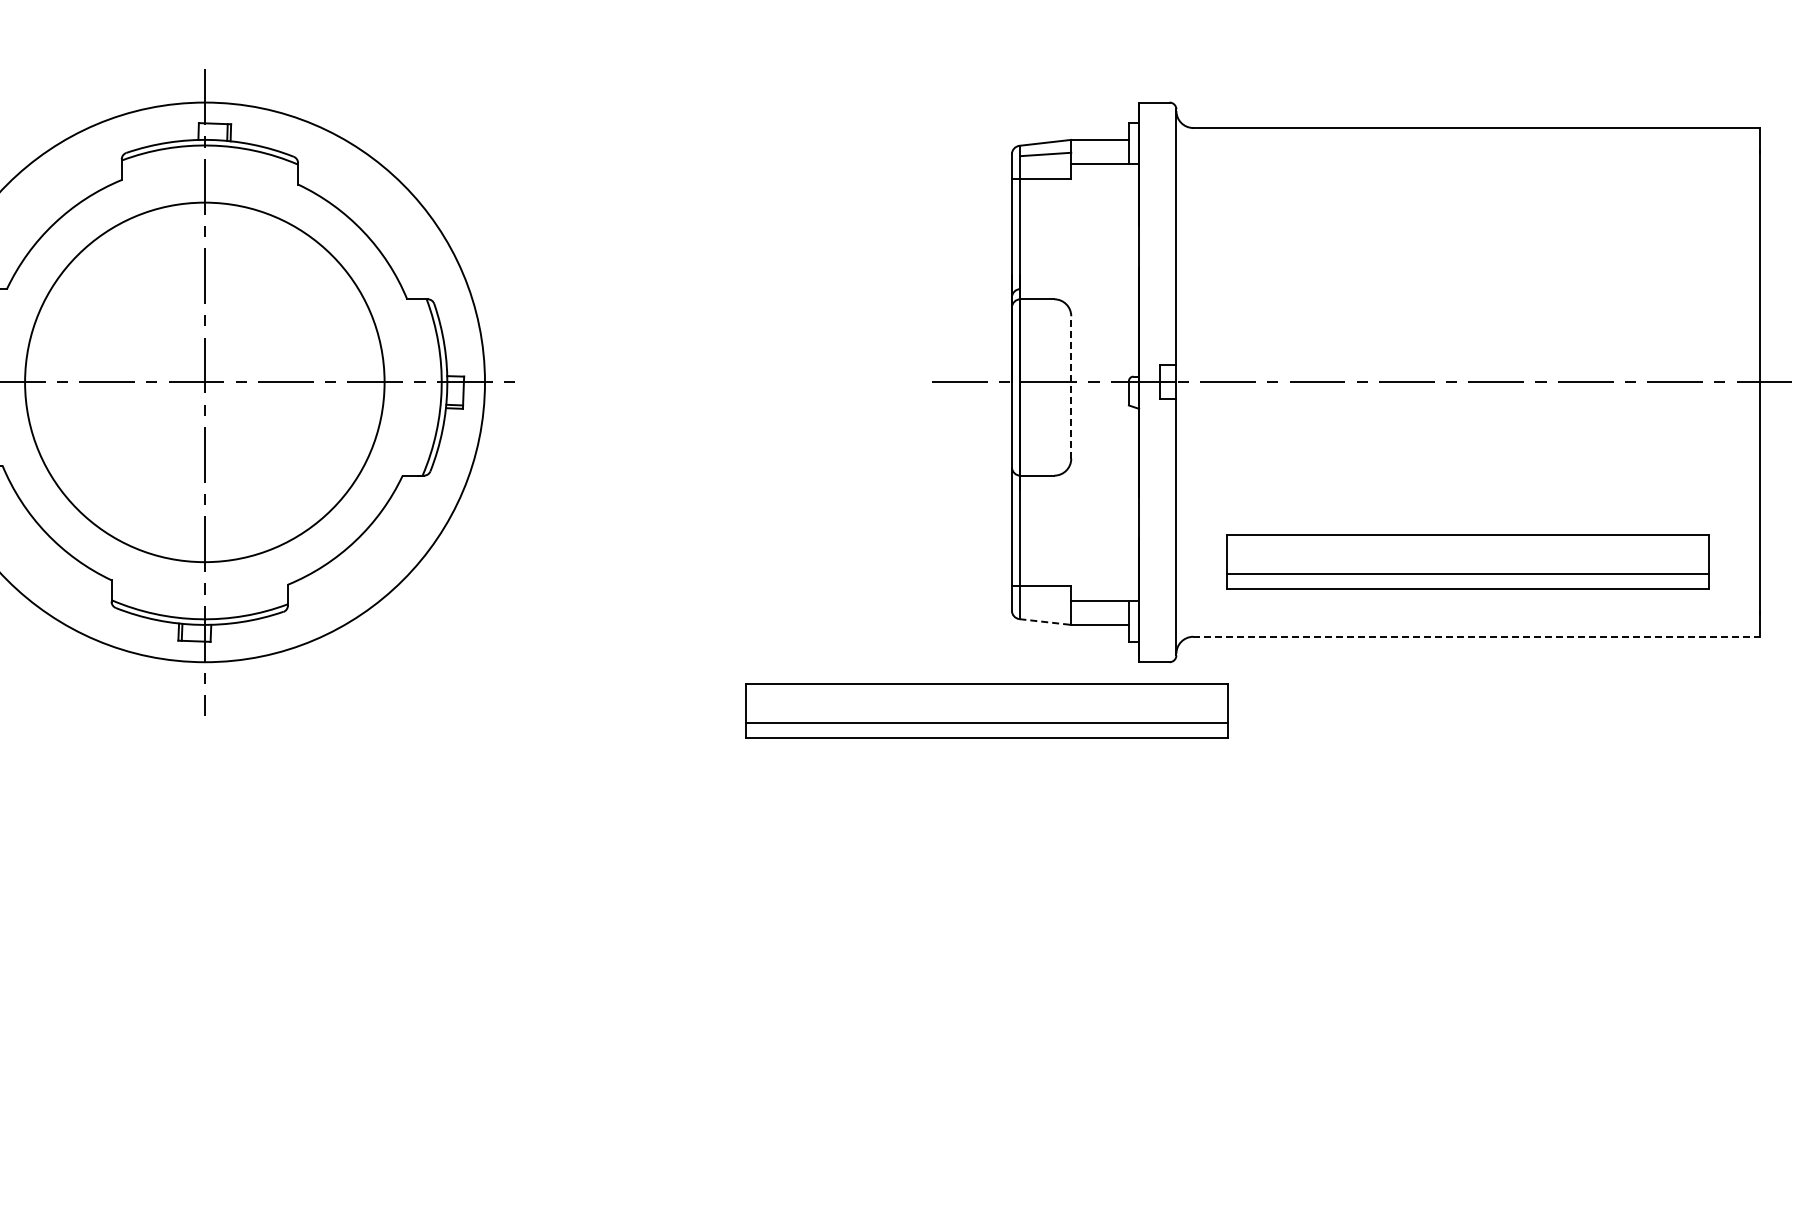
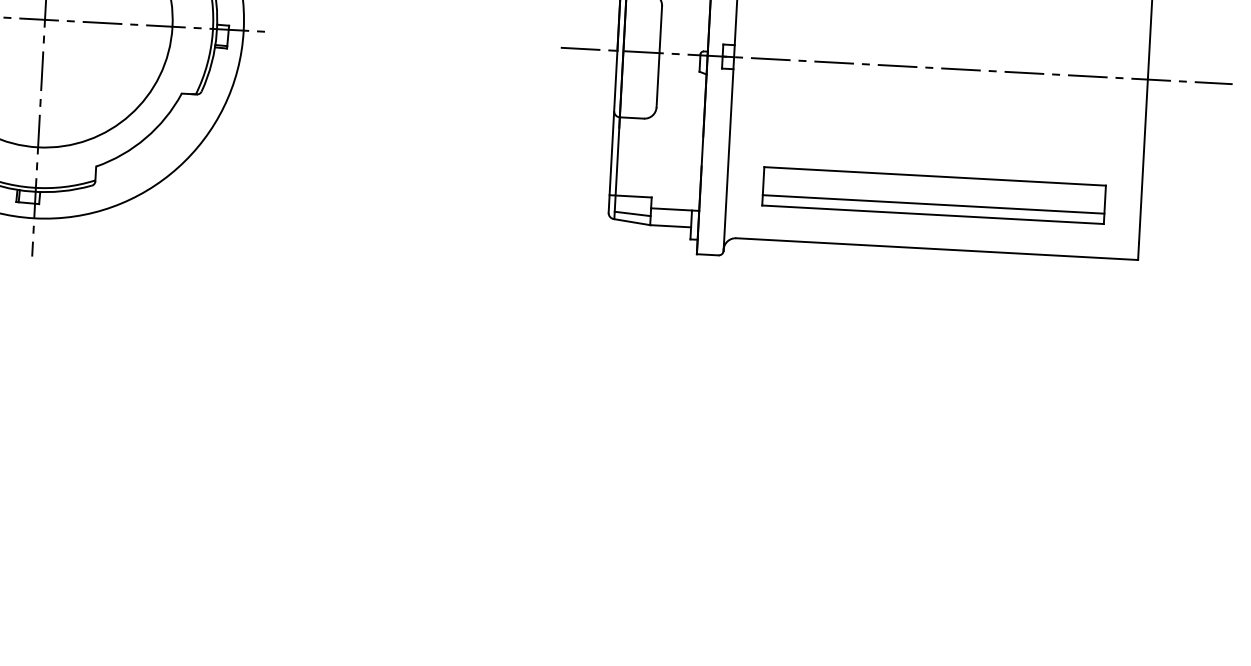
line: (1071, 386) -> (659, 56), dashed -> solid
line: (1045, 610) -> (632, 213), added
line: (1045, 622) -> (632, 222), dashed -> solid
line: (1477, 636) -> (937, 248), dashed -> solid
part: (986, 710) -> (586, 282), removed

